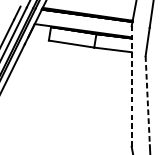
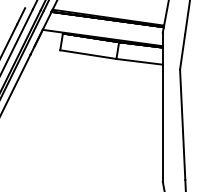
line: (131, 86) -> (162, 107), dashed -> solid
line: (147, 101) -> (182, 125), dashed -> solid

